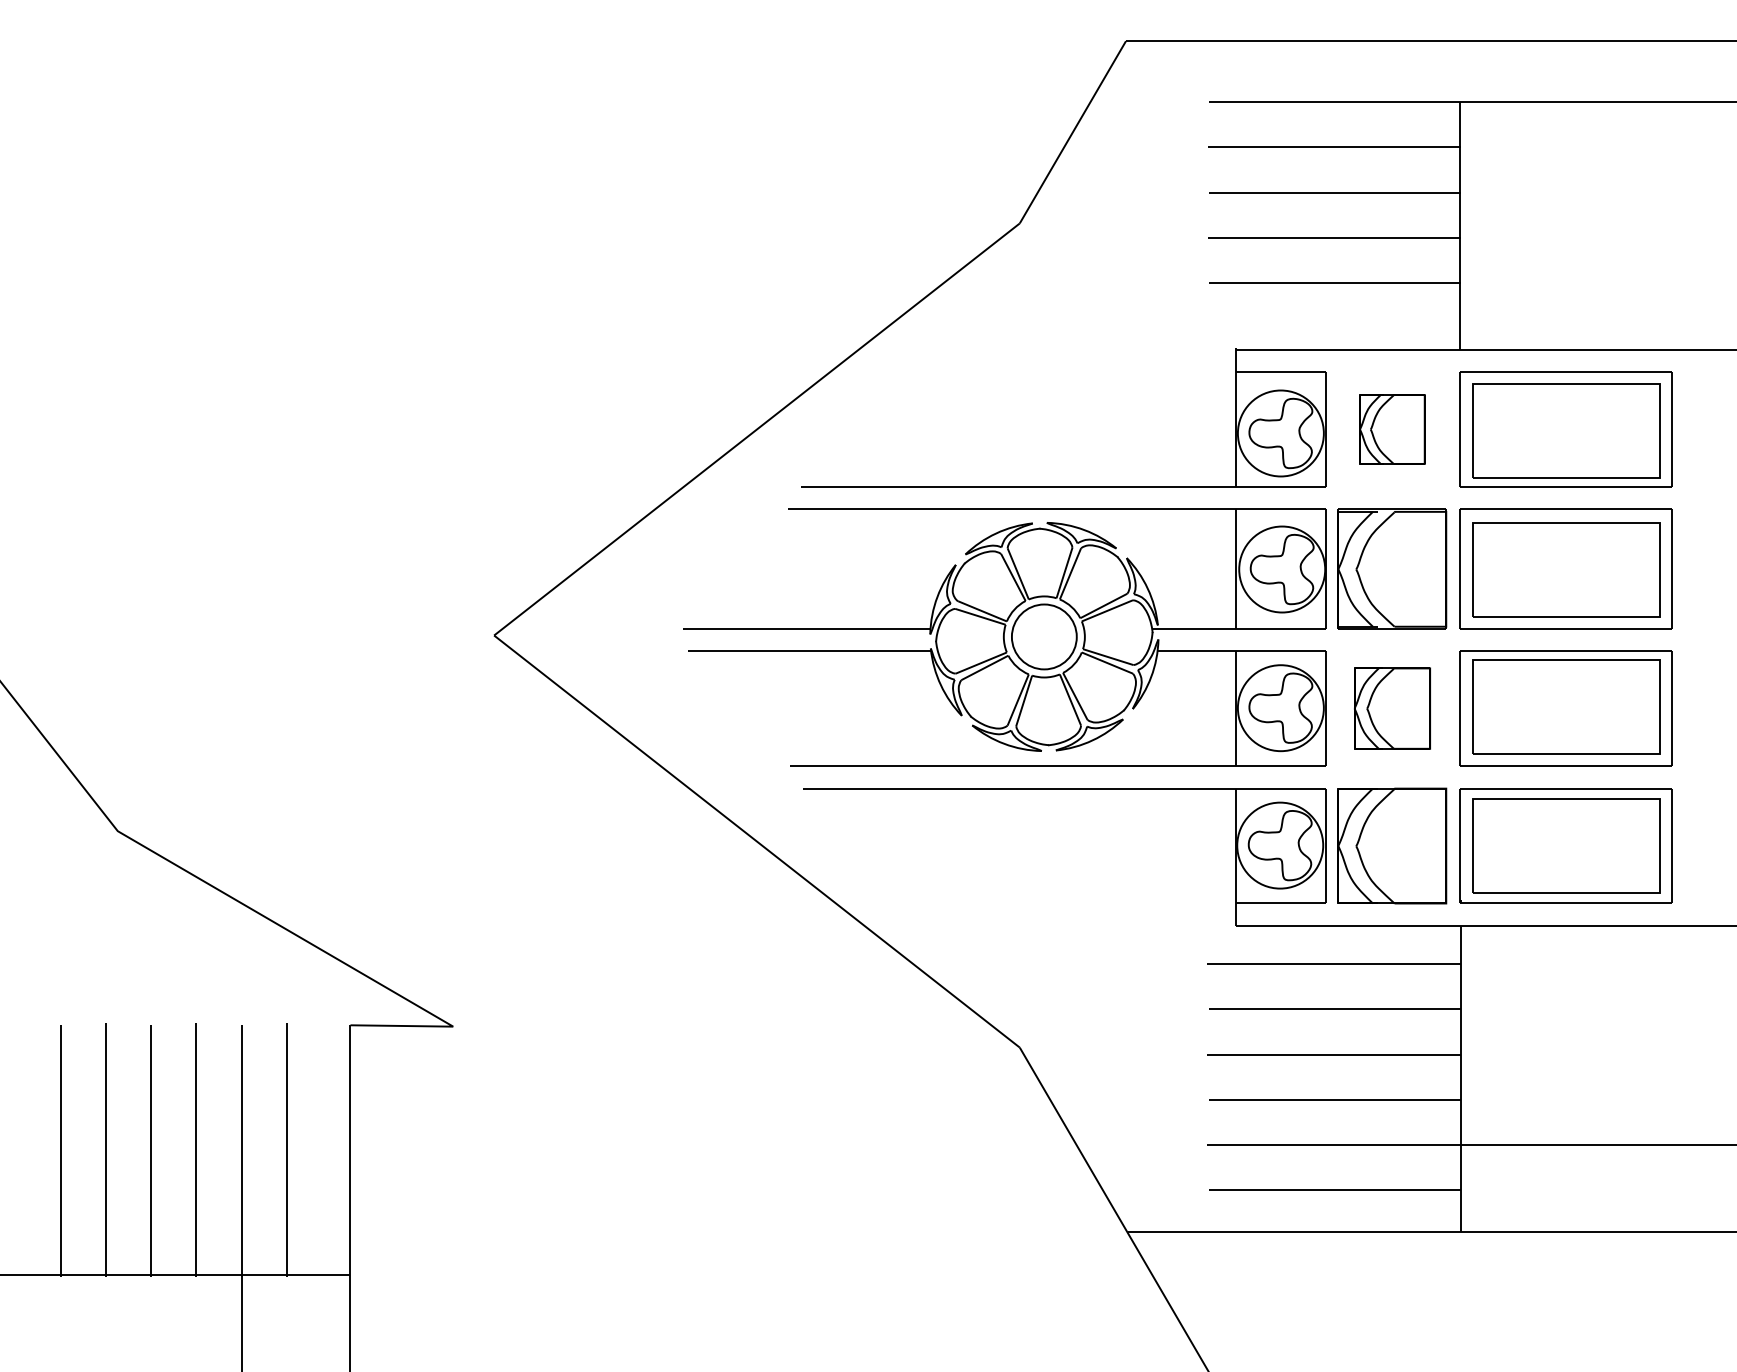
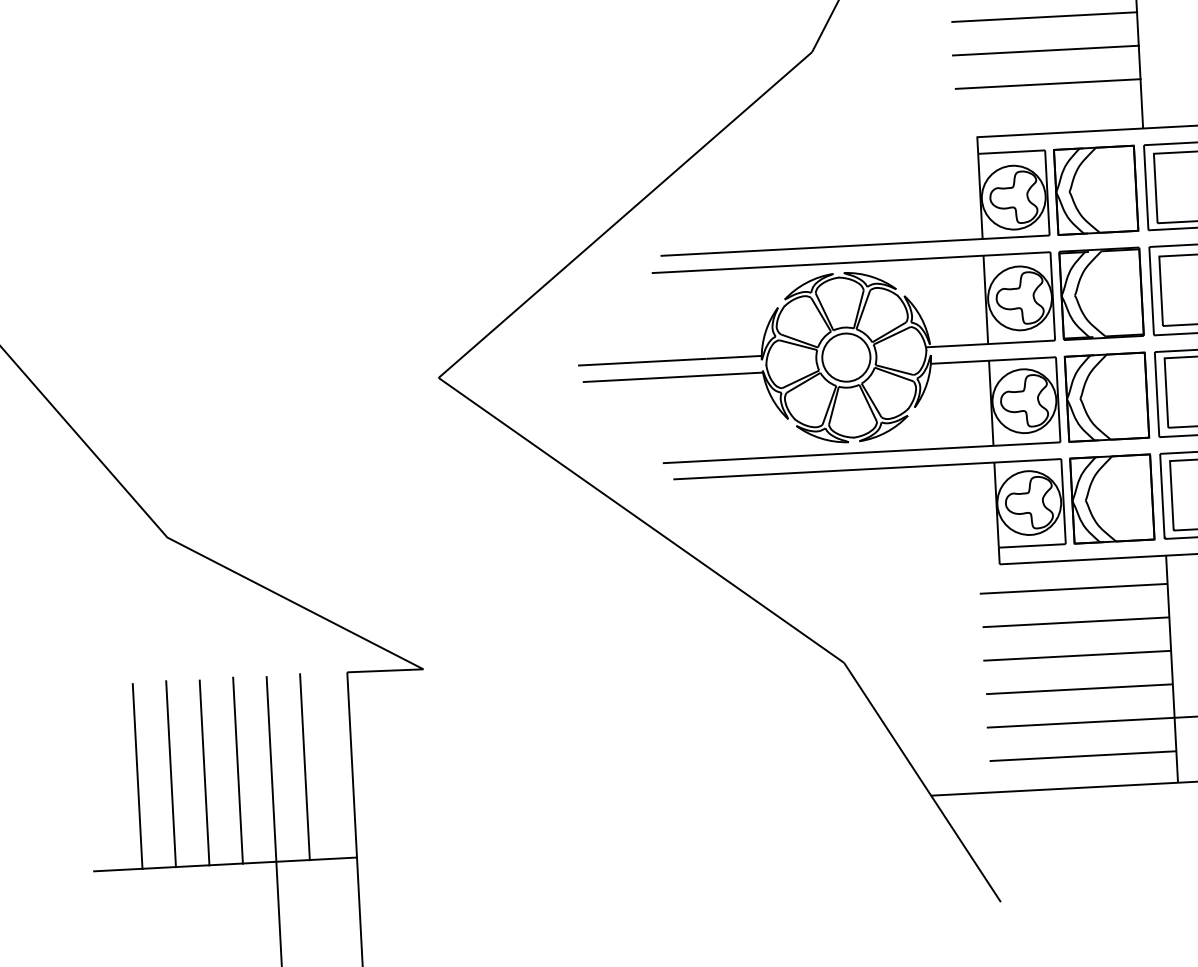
part: (1392, 429) -> (1096, 190), size x1.67
part: (1392, 708) -> (1107, 397), size x1.43

